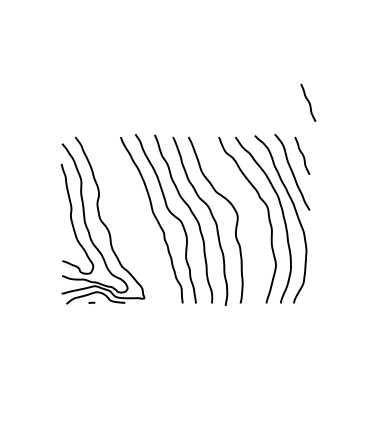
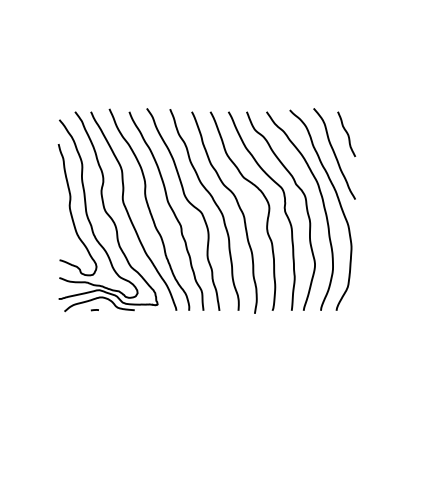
curve: (308, 102) -> (353, 70), removed
part: (135, 216) -> (147, 206), added
curve: (249, 218) -> (283, 209), added

